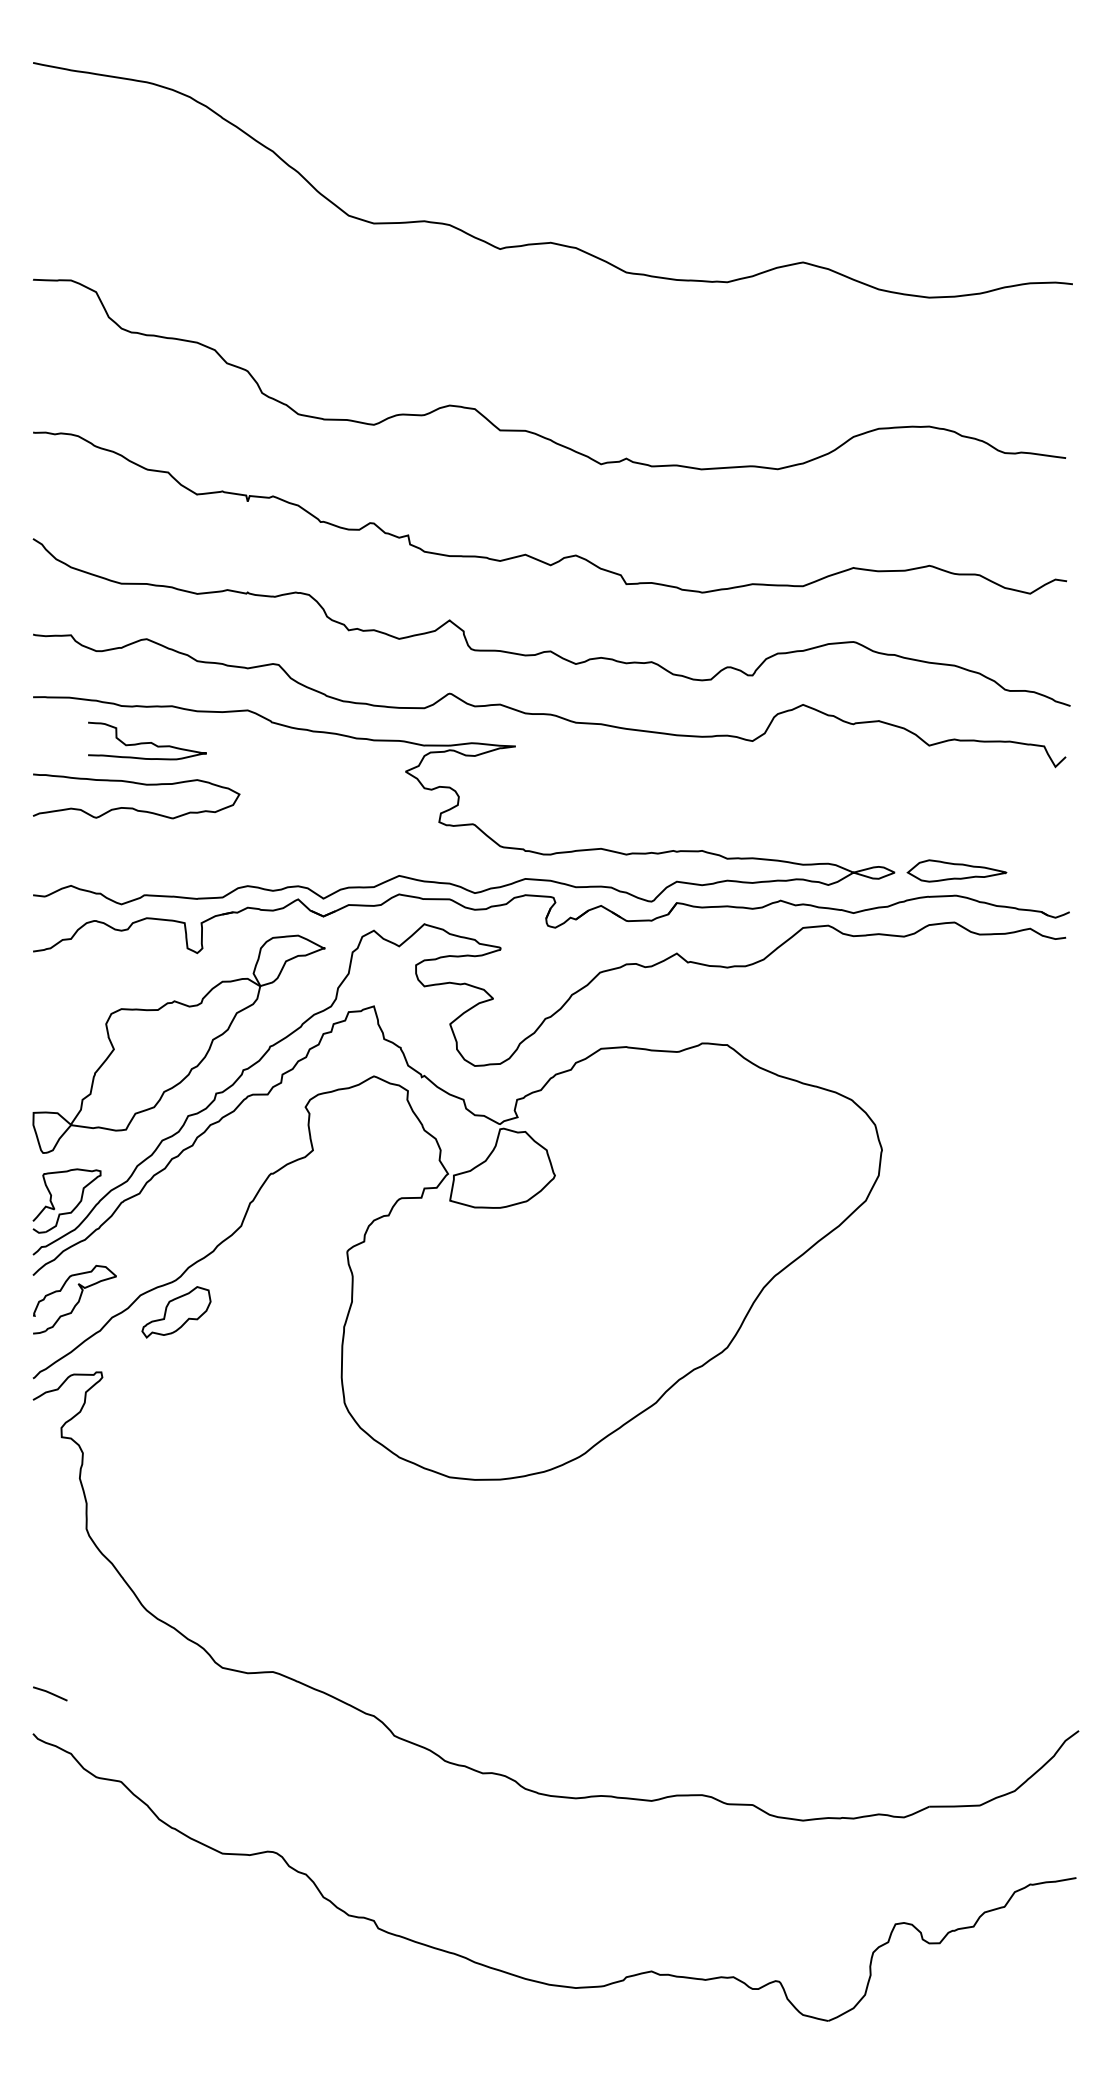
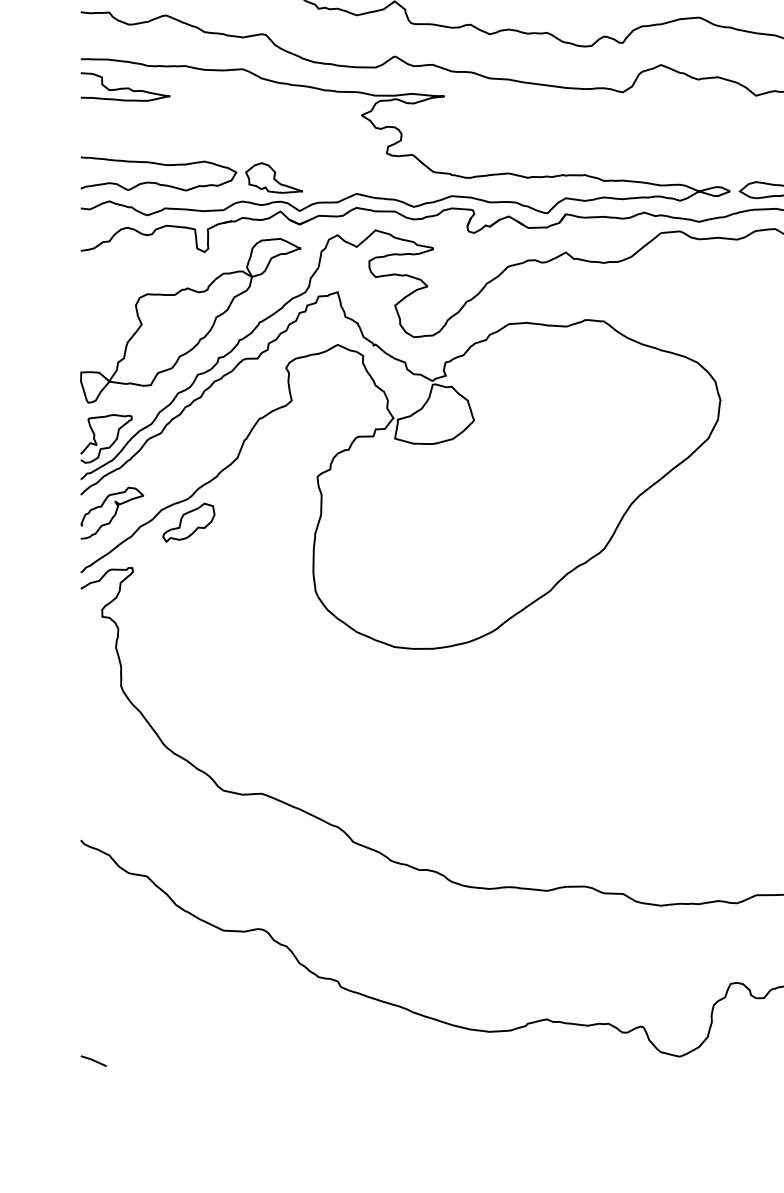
curve: (147, 742) -> (125, 88), moved
curve: (133, 807) -> (156, 182), moved
part: (289, 854) -> (274, 177), added
line: (50, 1693) -> (93, 1060), moved

